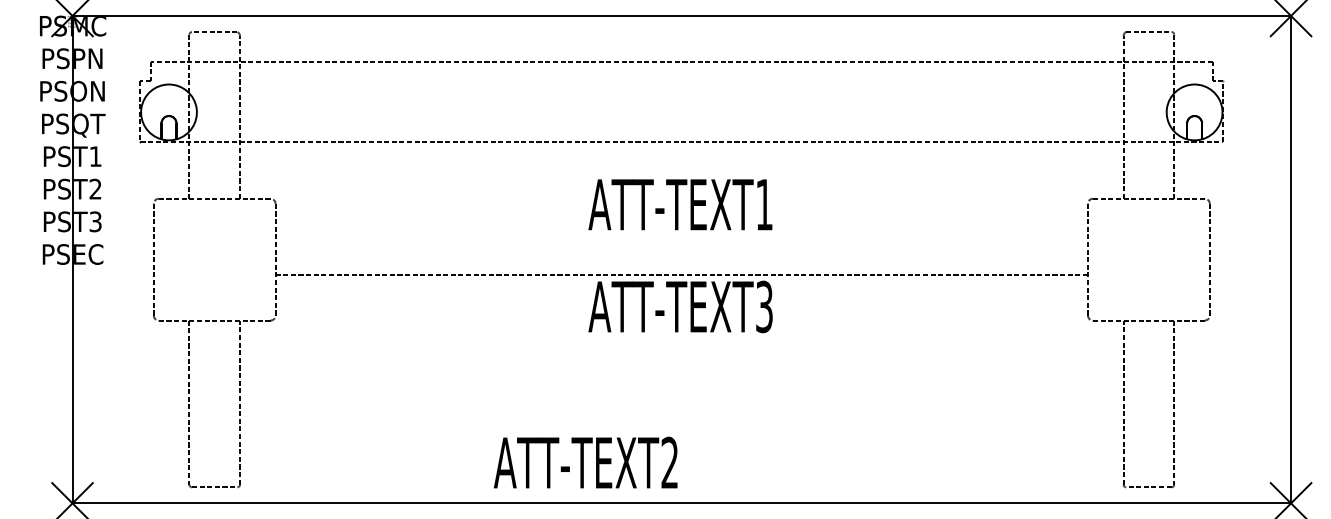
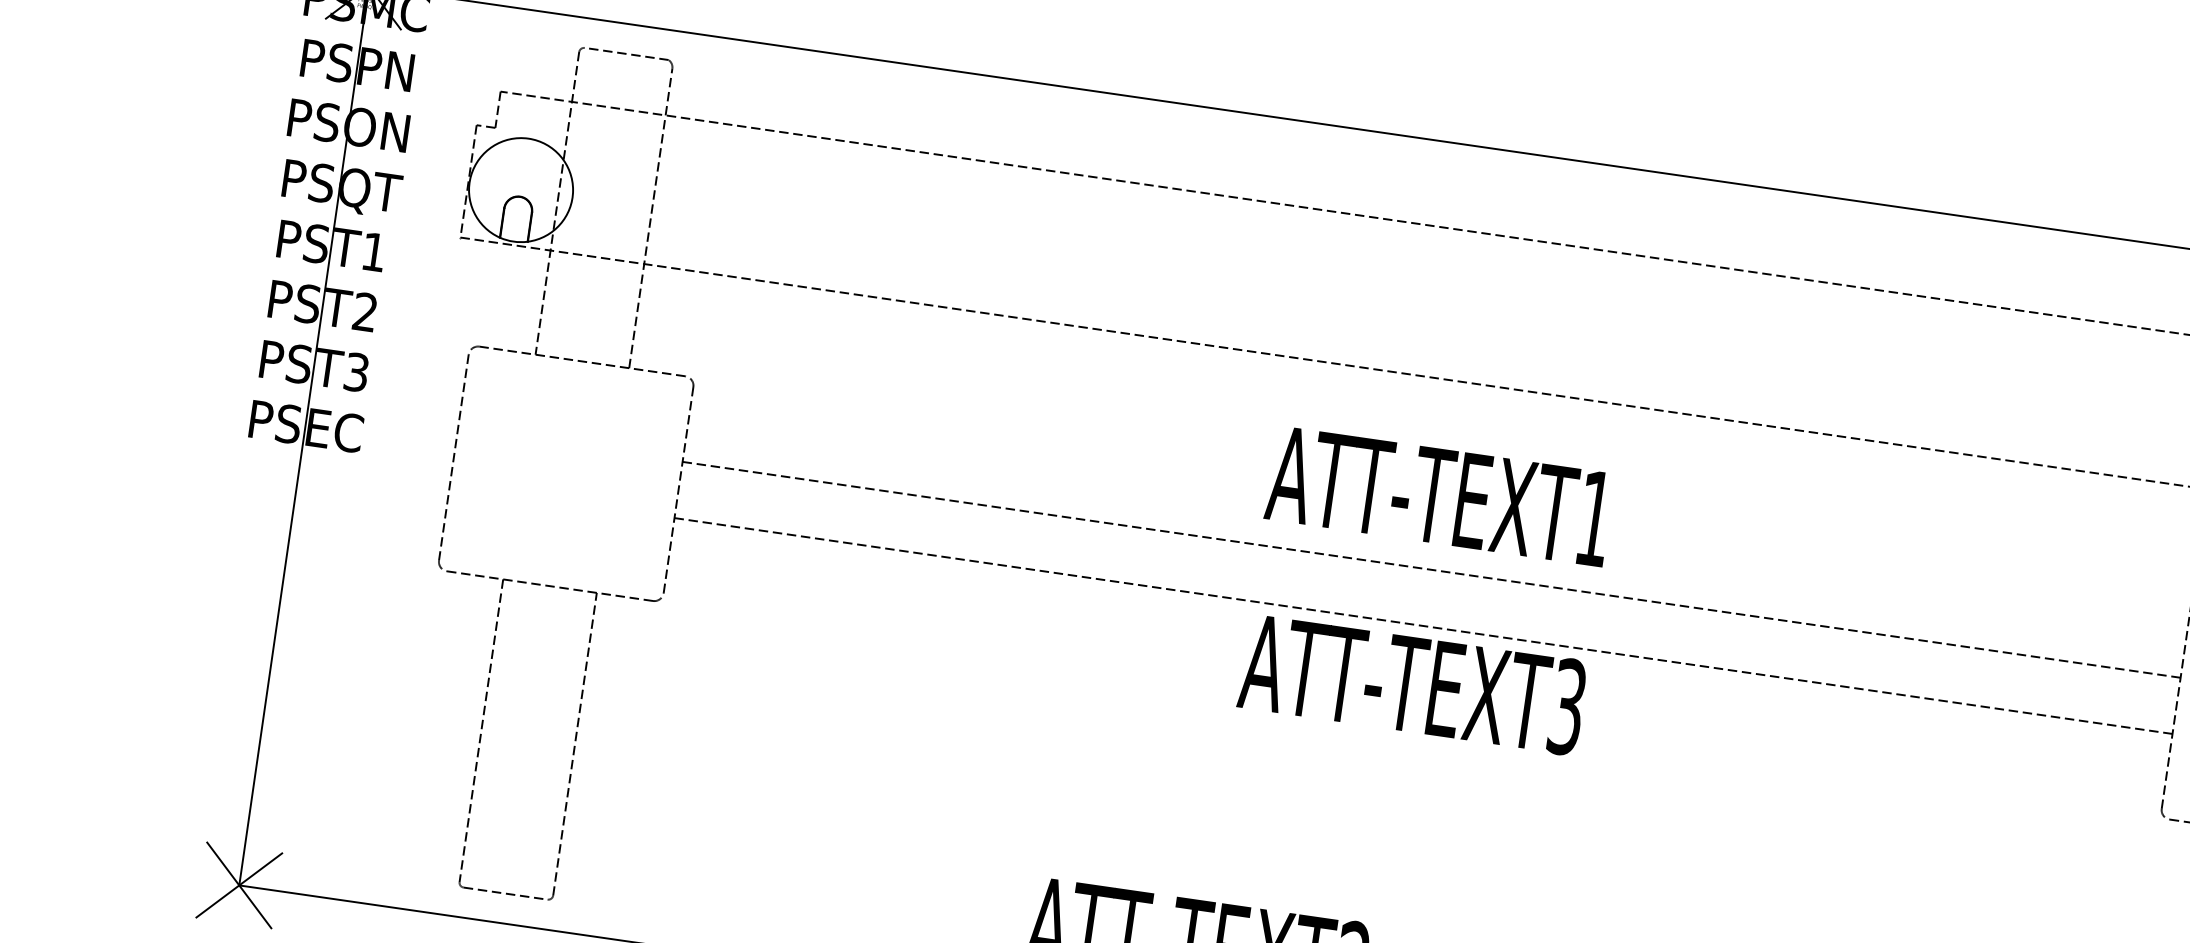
line: (681, 244) -> (1431, 569), added

